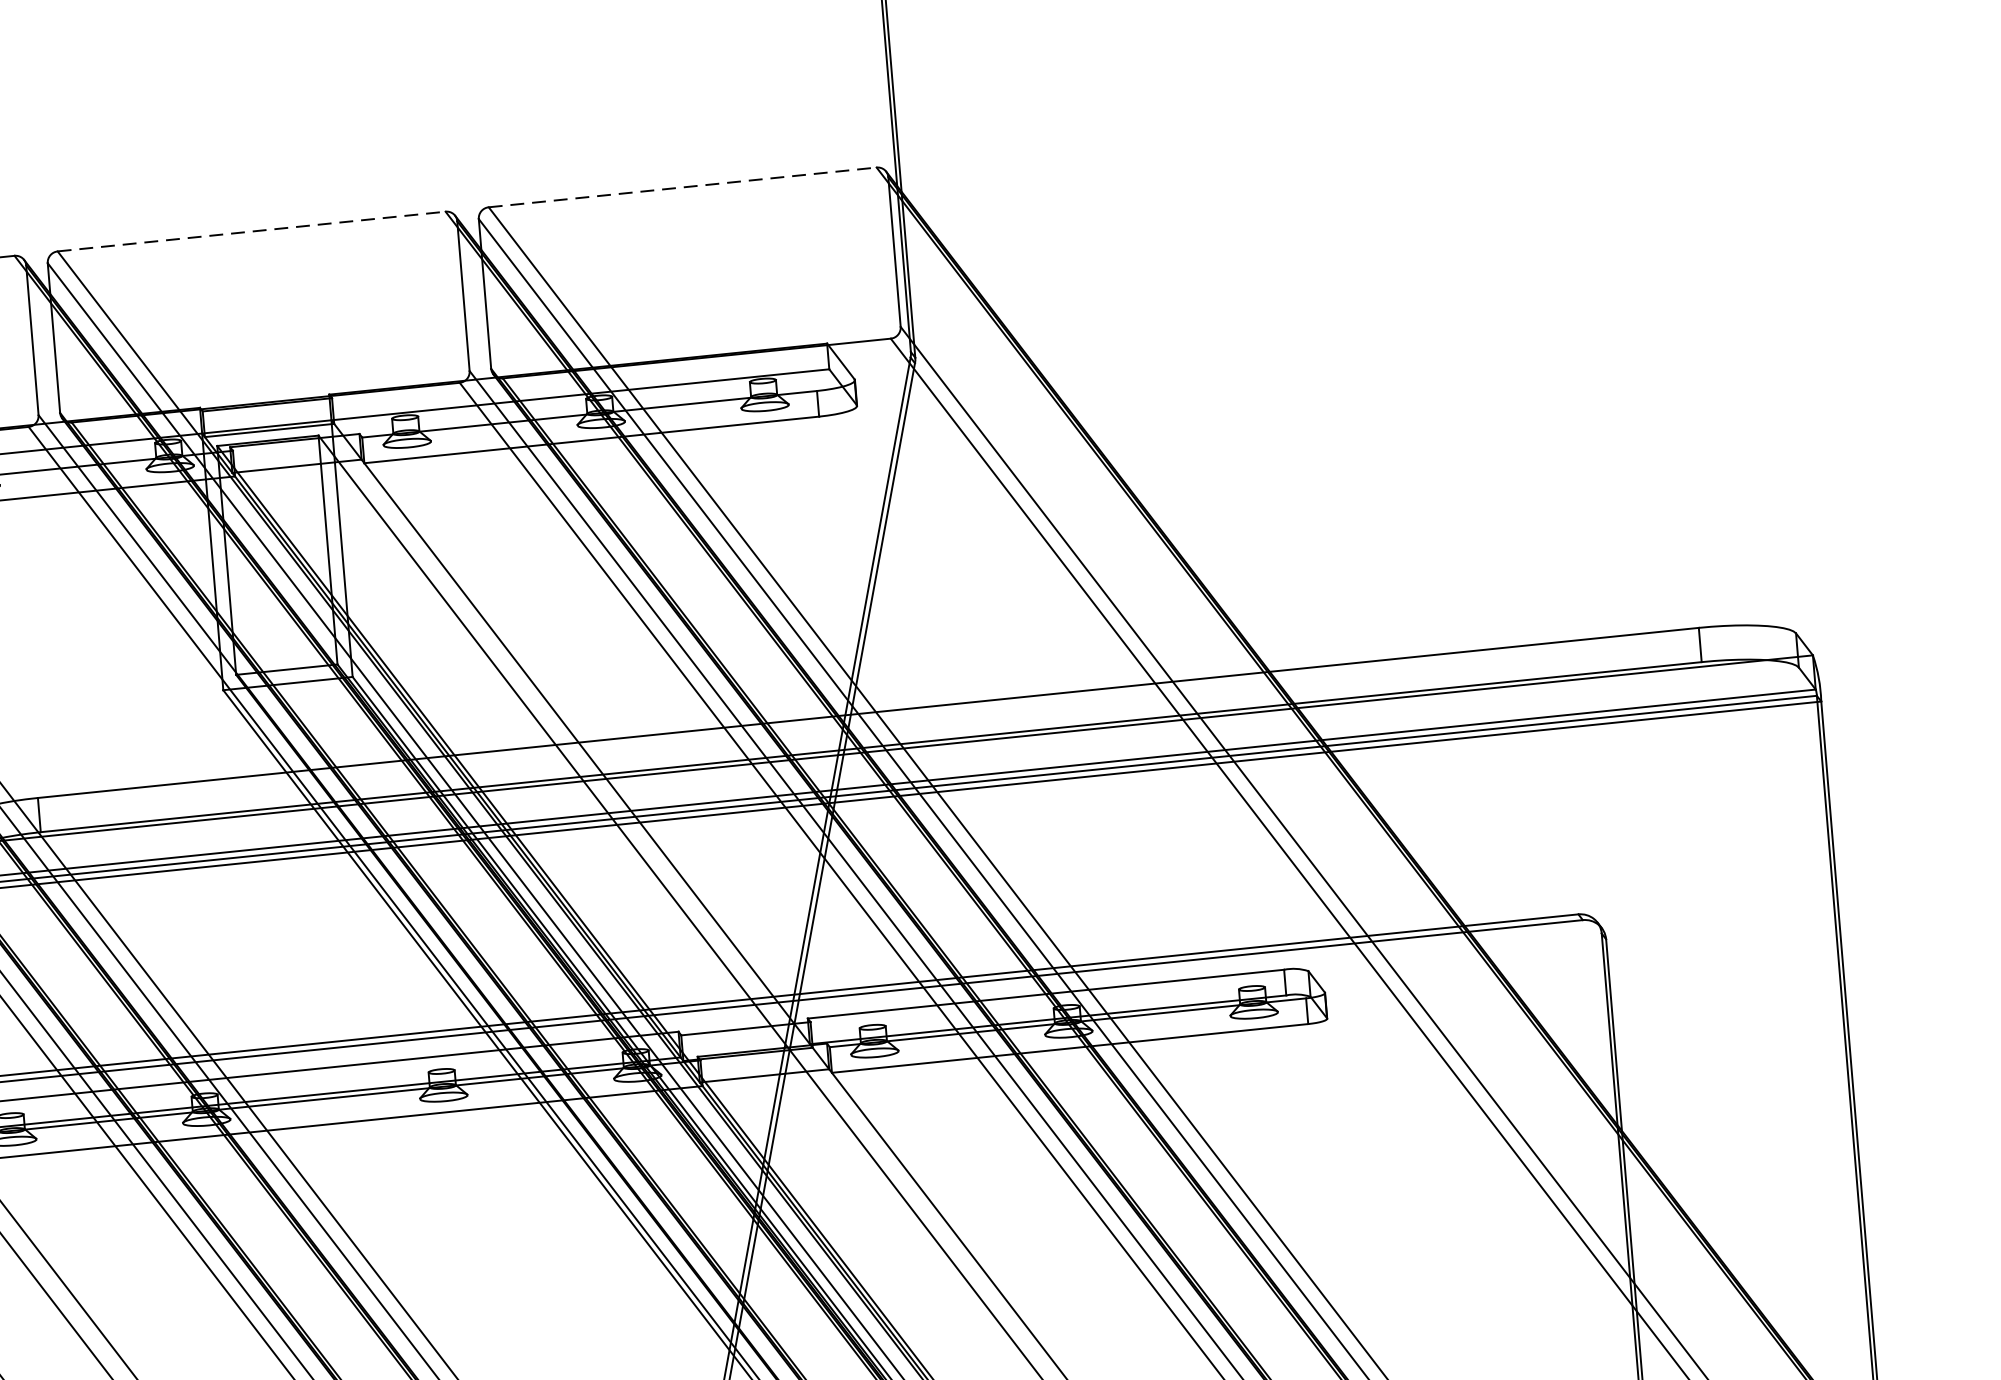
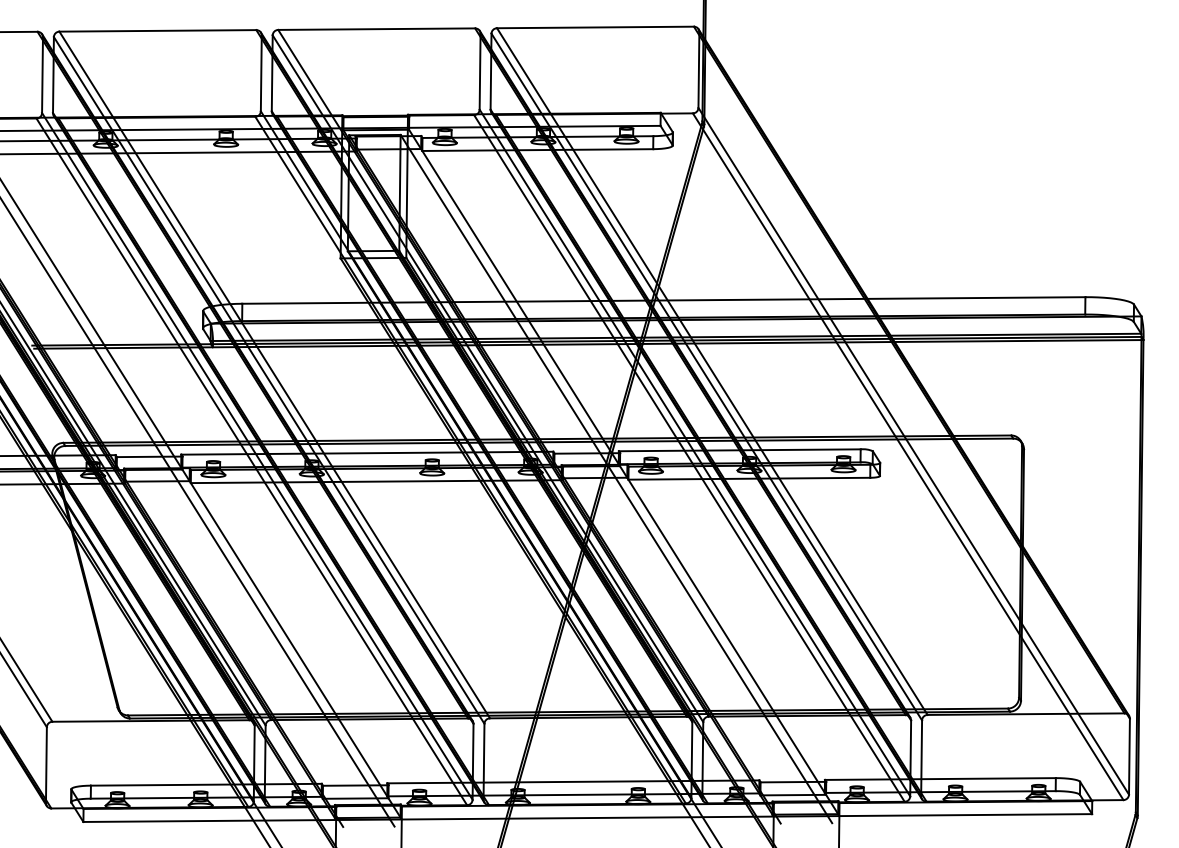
line: (684, 187) -> (596, 27), dashed -> solid
line: (253, 232) -> (377, 29), dashed -> solid

